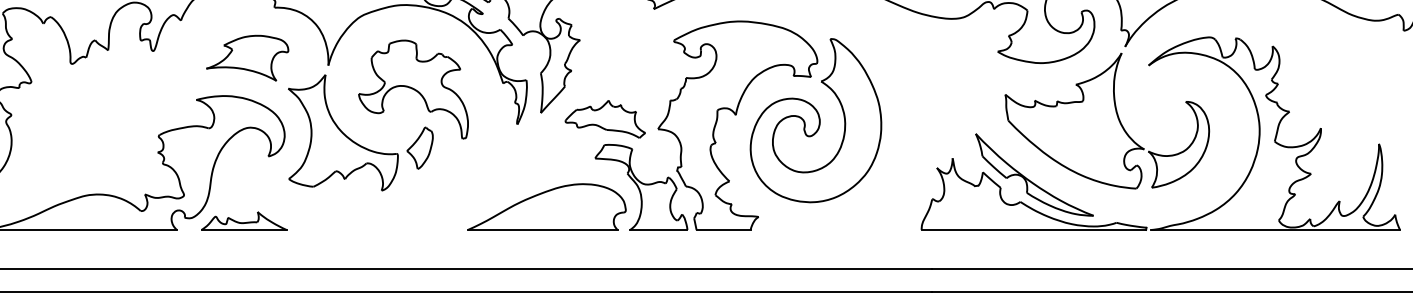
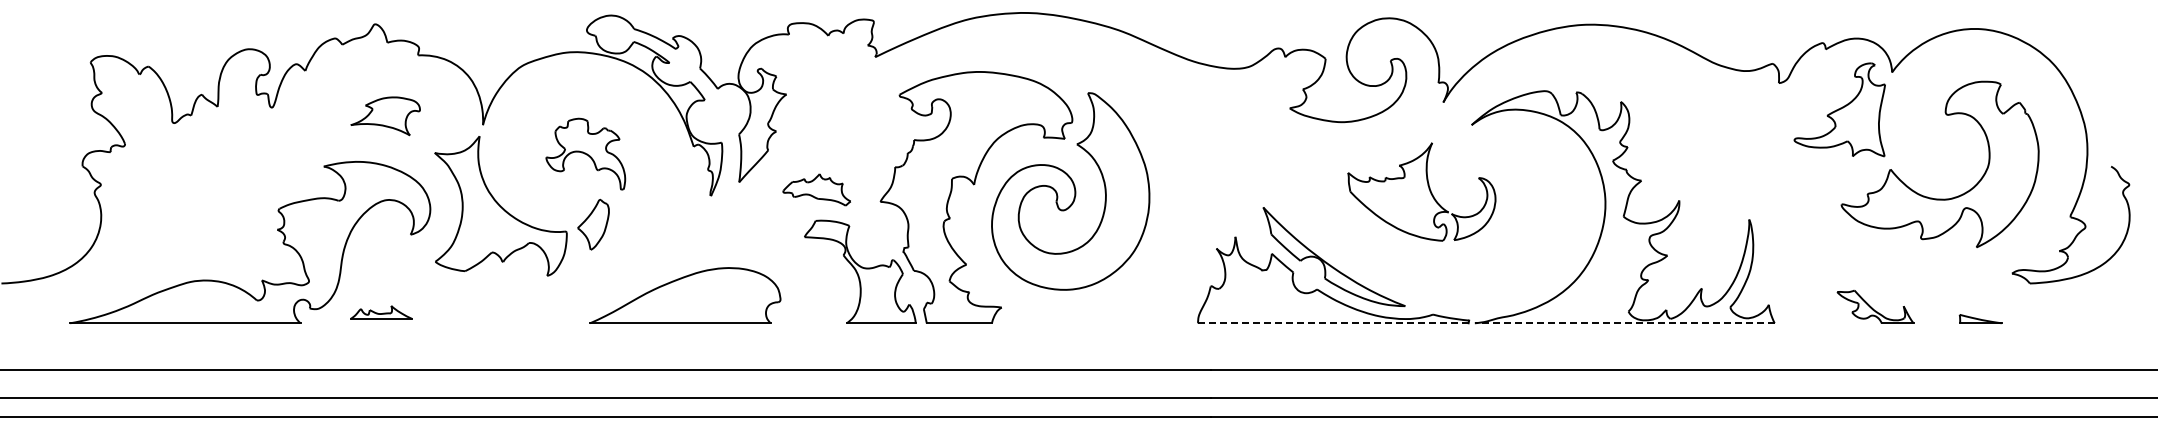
part: (247, 58) -> (385, 116), size x0.7
part: (413, 89) -> (585, 154), size x0.6
part: (605, 118) -> (816, 189), size x0.7
part: (1107, 120) -> (1421, 191), size x0.6
part: (546, 206) -> (685, 295), moved
part: (244, 221) -> (381, 312), size x0.6
line: (1033, 230) -> (1332, 323), solid -> dashed
line: (1275, 230) -> (1624, 323), solid -> dashed

